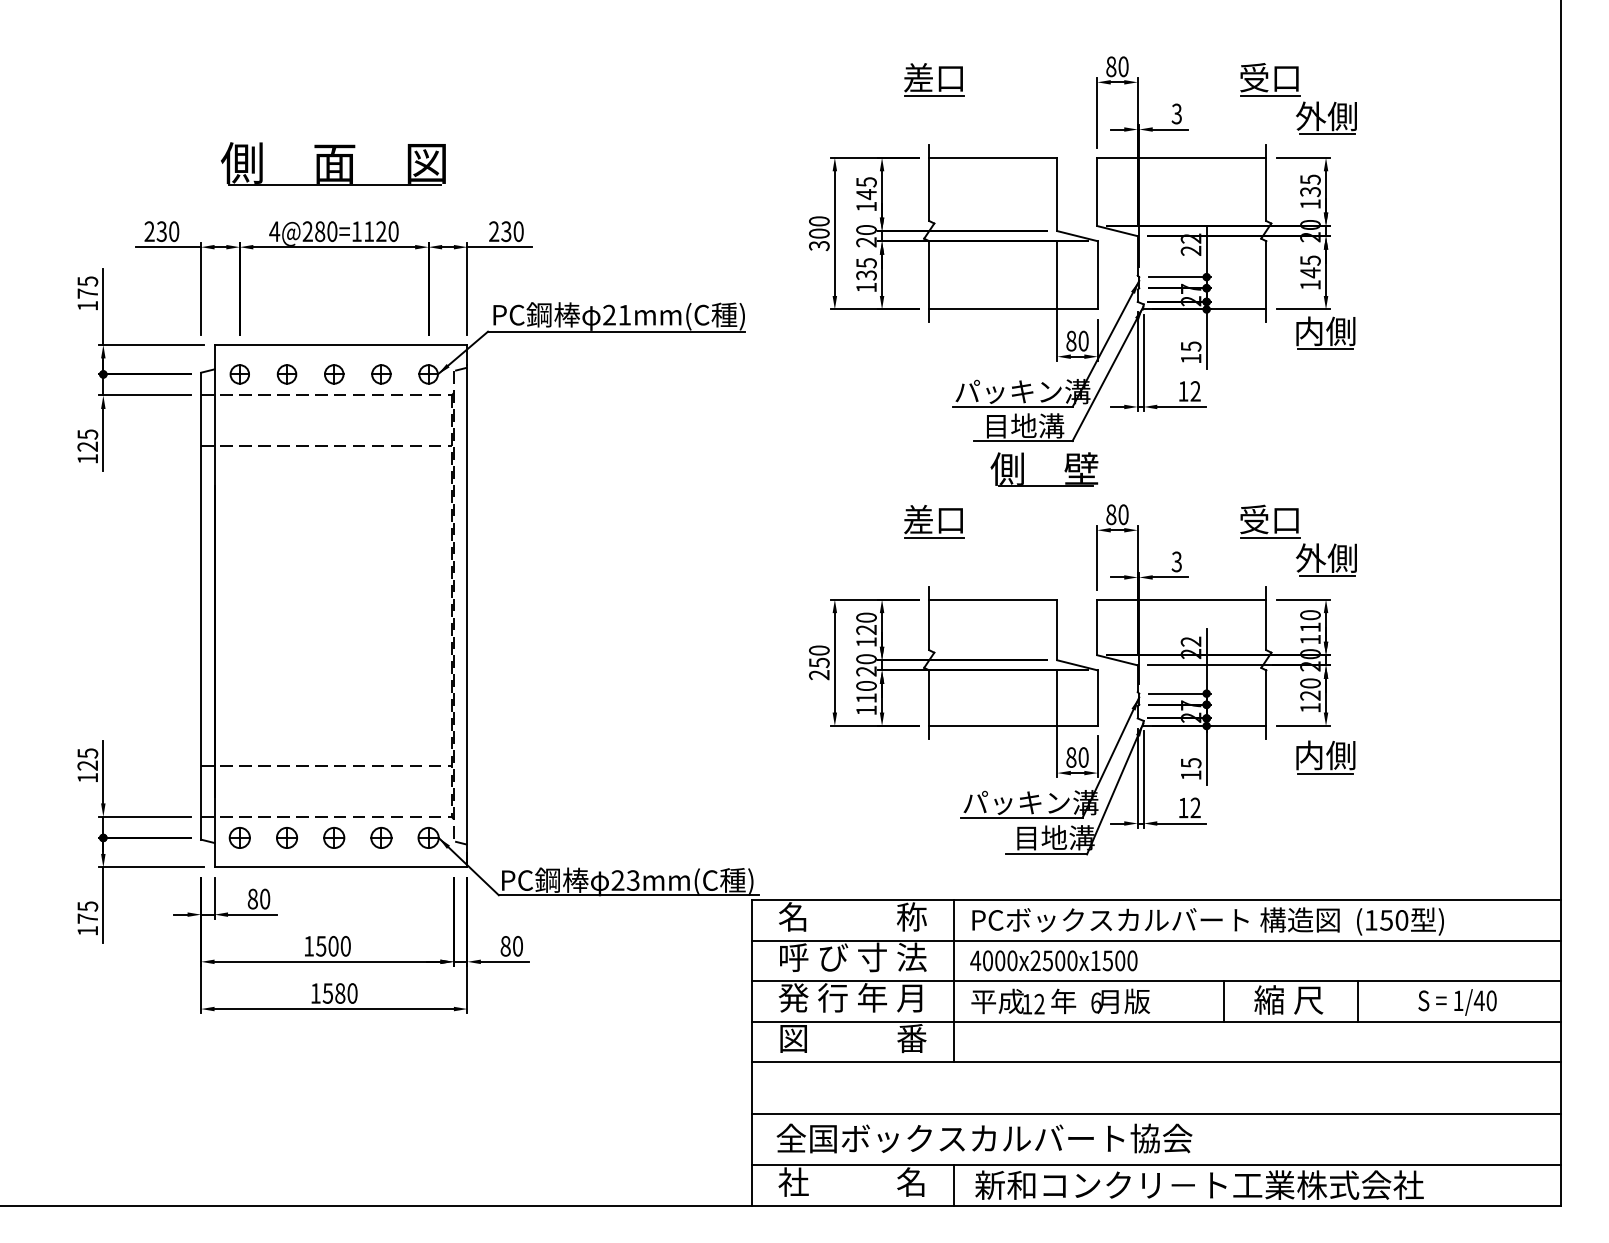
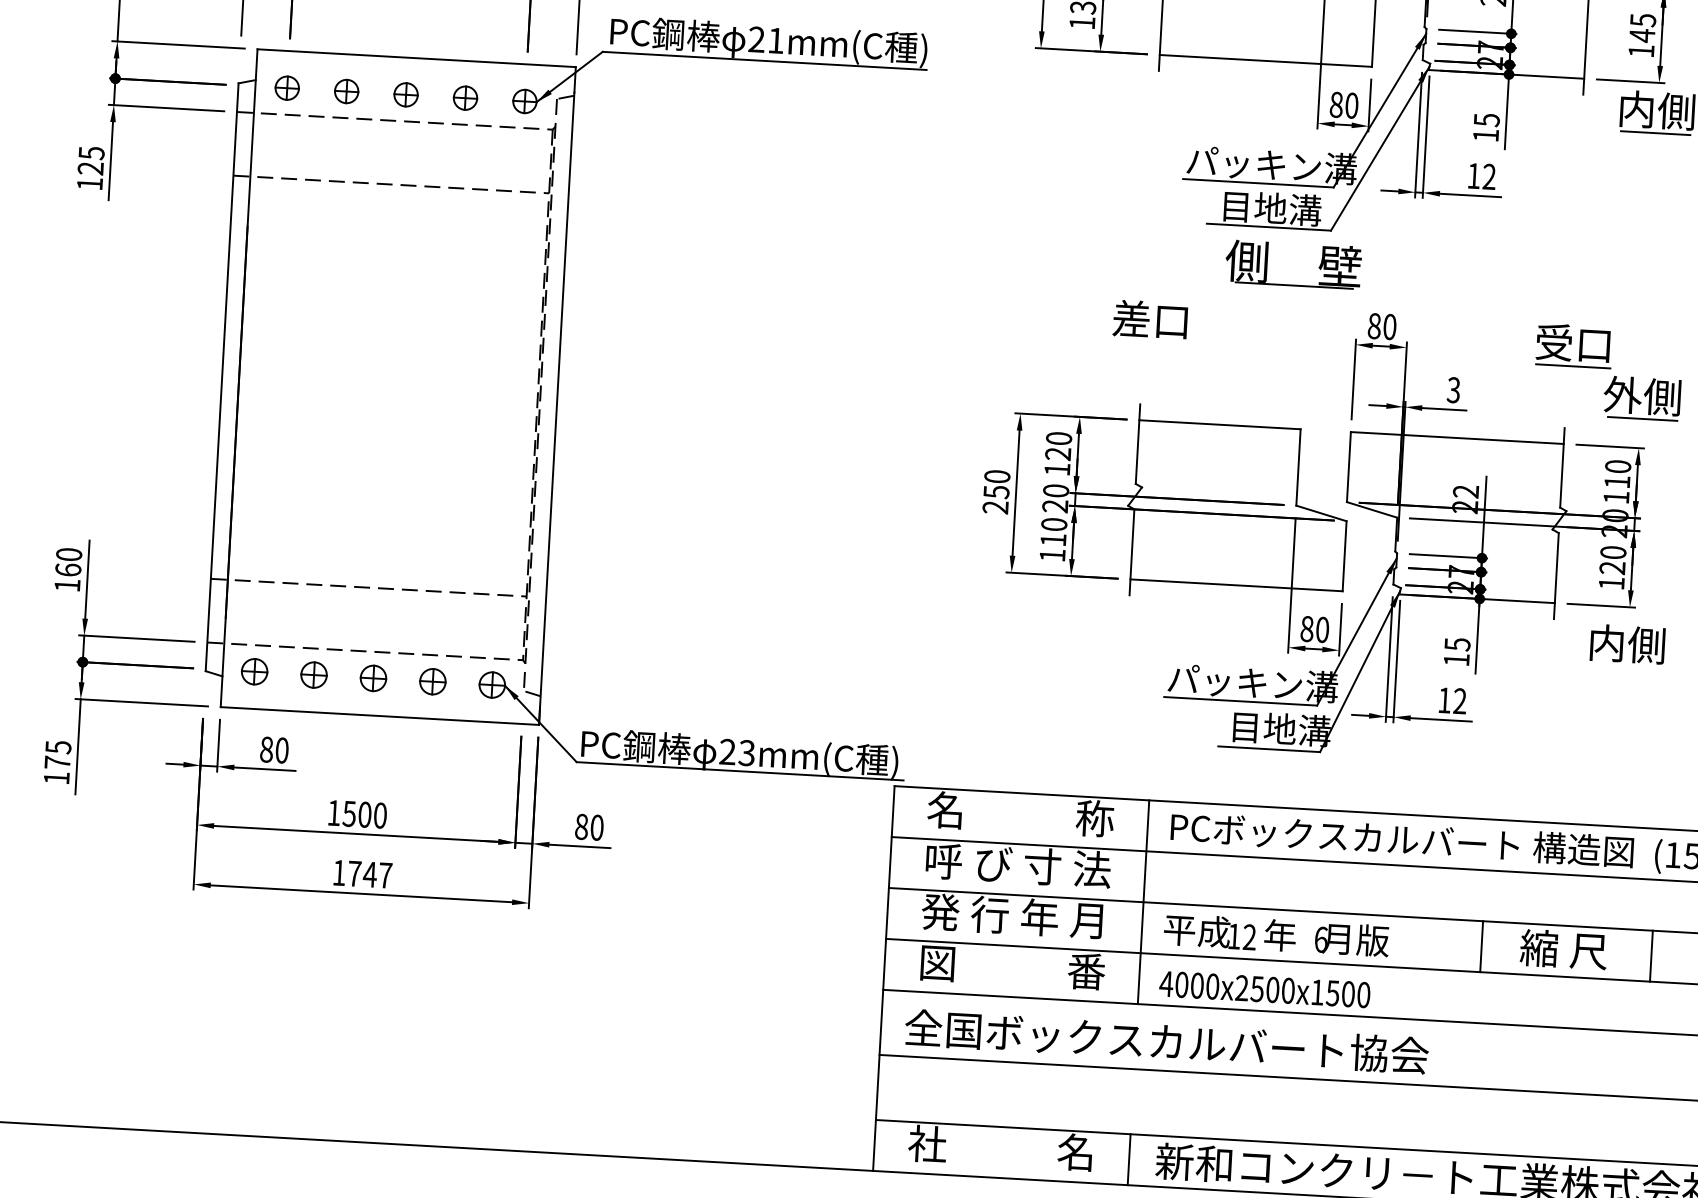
line: (934, 537) -> (1150, 342), removed
text: (87, 759) -> (68, 562), 125 -> 160
line: (1324, 773) -> (1624, 666), removed
text: (1053, 960) -> (1264, 989), moved
text: (339, 993) -> (369, 874), 1580 -> 1747
text: (984, 1138) -> (1166, 1041), moved

